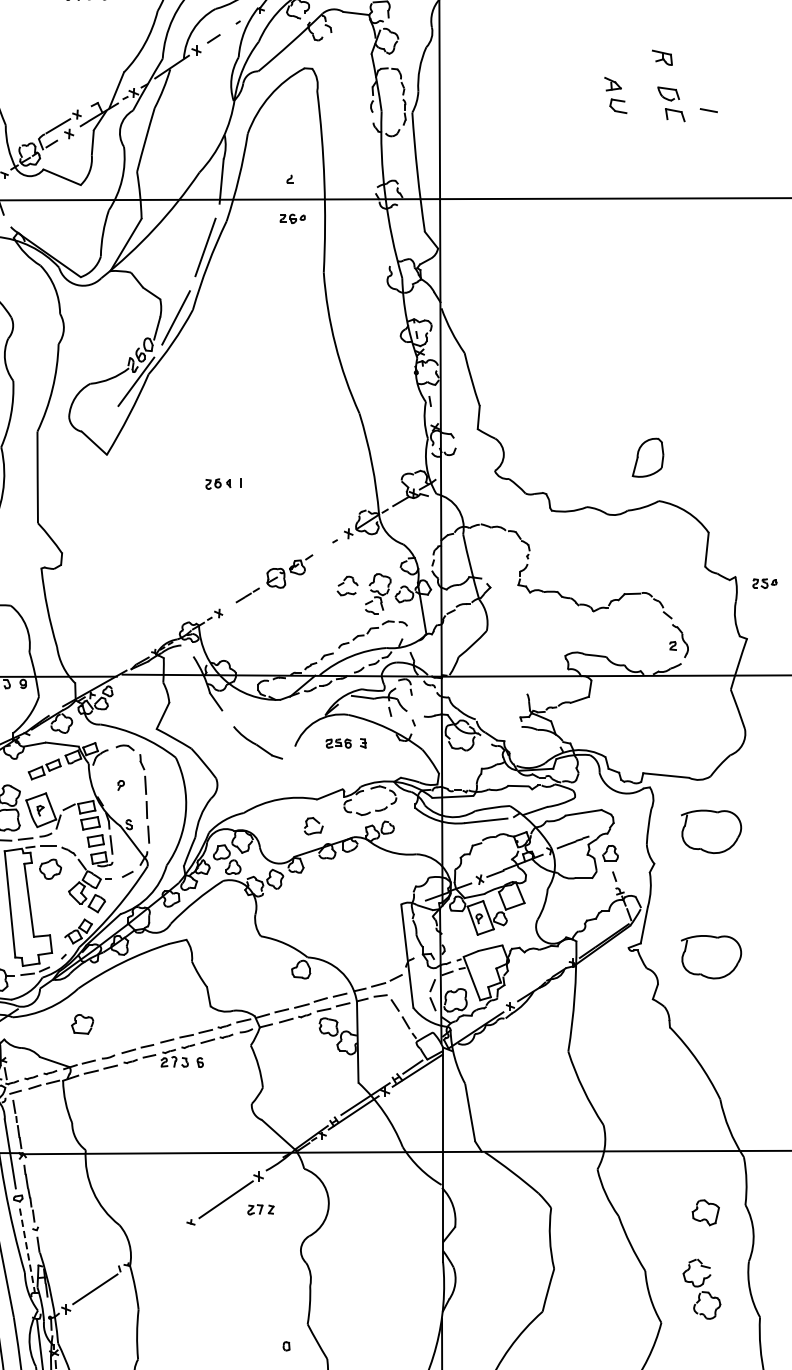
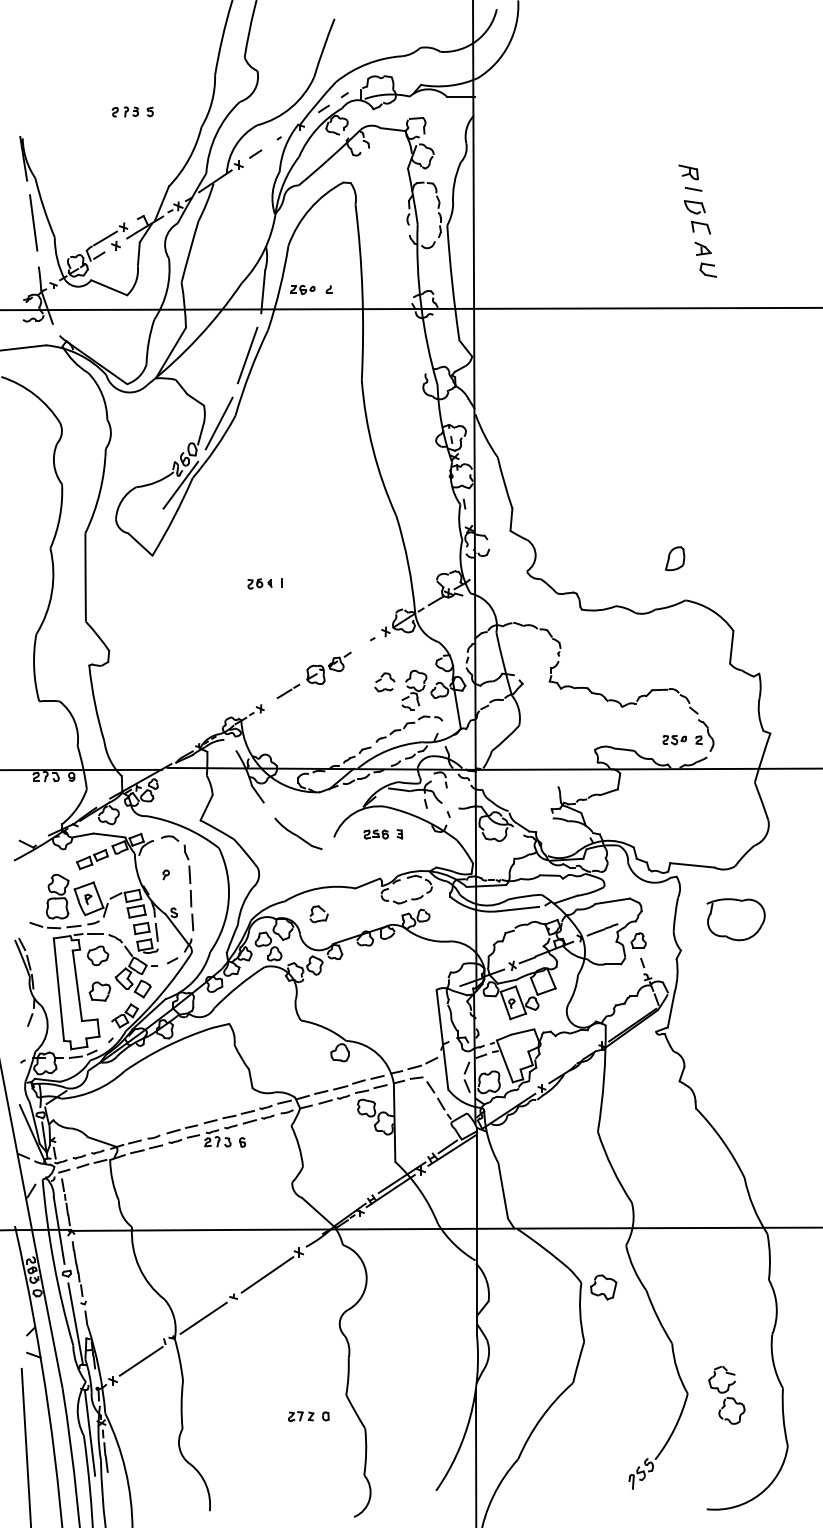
part: (615, 95) -> (705, 259), moved
line: (708, 110) -> (693, 189), moved
part: (292, 218) -> (302, 289), moved
part: (648, 457) -> (675, 558), size x0.62
part: (764, 584) -> (674, 740), moved
part: (313, 826) -> (318, 914), moved
part: (710, 956) -> (735, 1040), removed
part: (82, 1024) -> (99, 991), moved
part: (261, 1209) -> (301, 1416), moved
part: (705, 1212) -> (603, 1287), moved
line: (159, 1243) -> (203, 1317), added
line: (27, 1251) -> (75, 1324), dashed -> solid
part: (701, 1288) -> (726, 1394), moved

